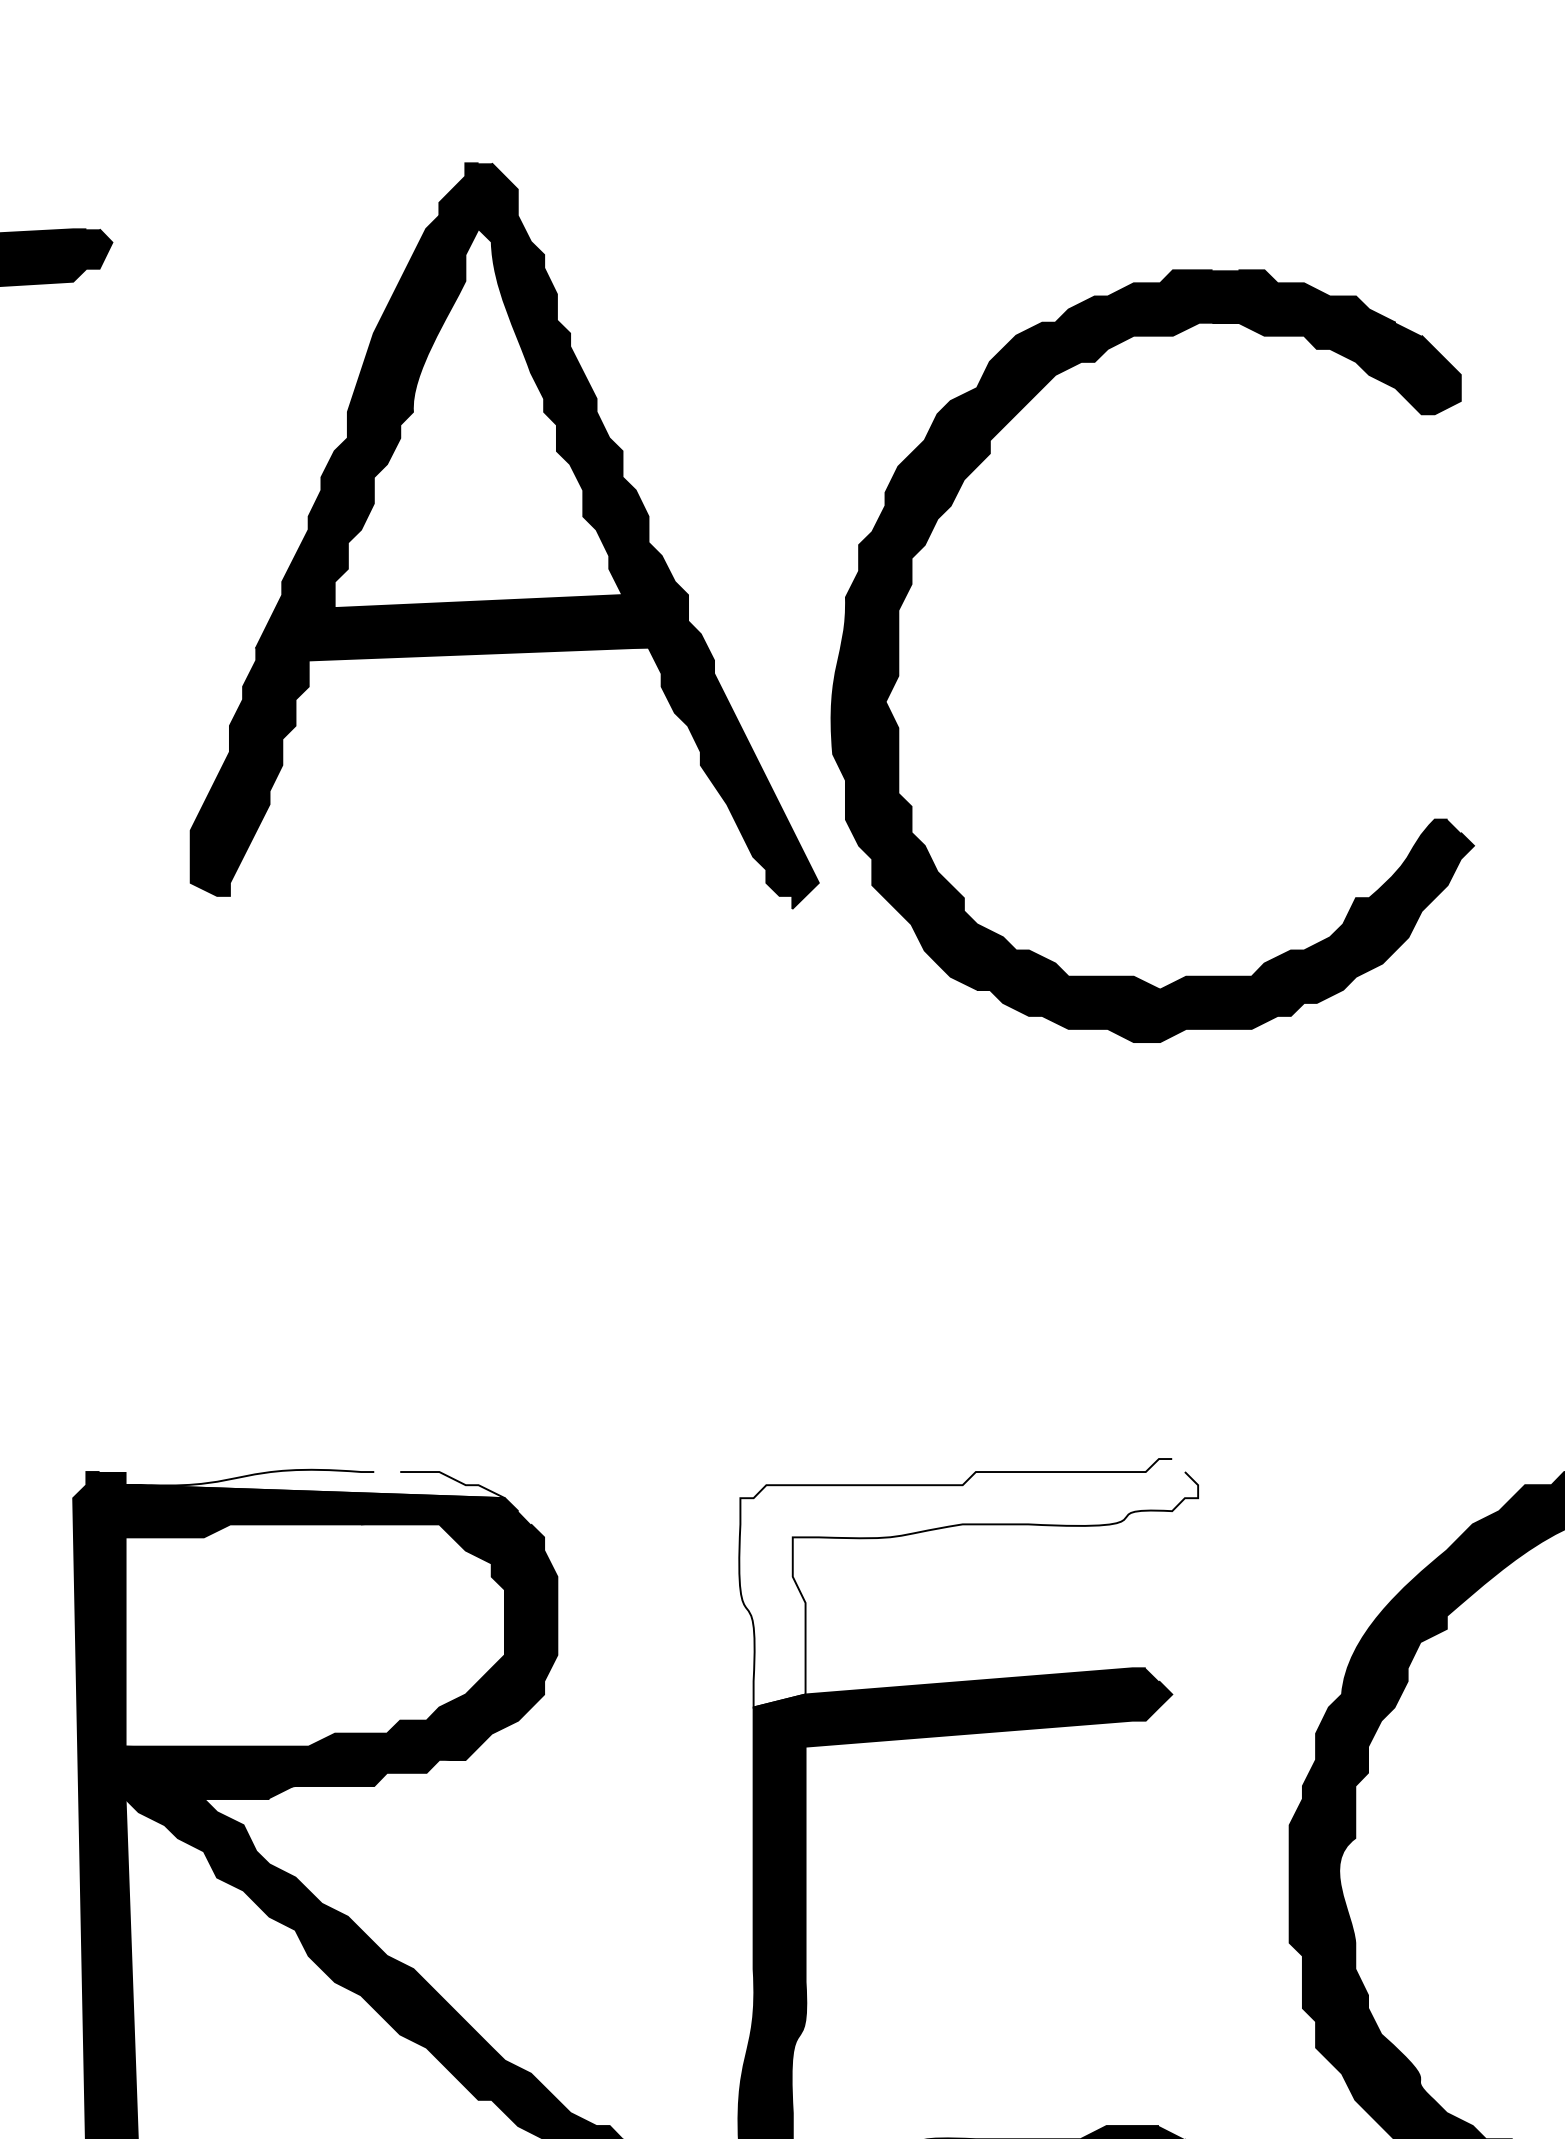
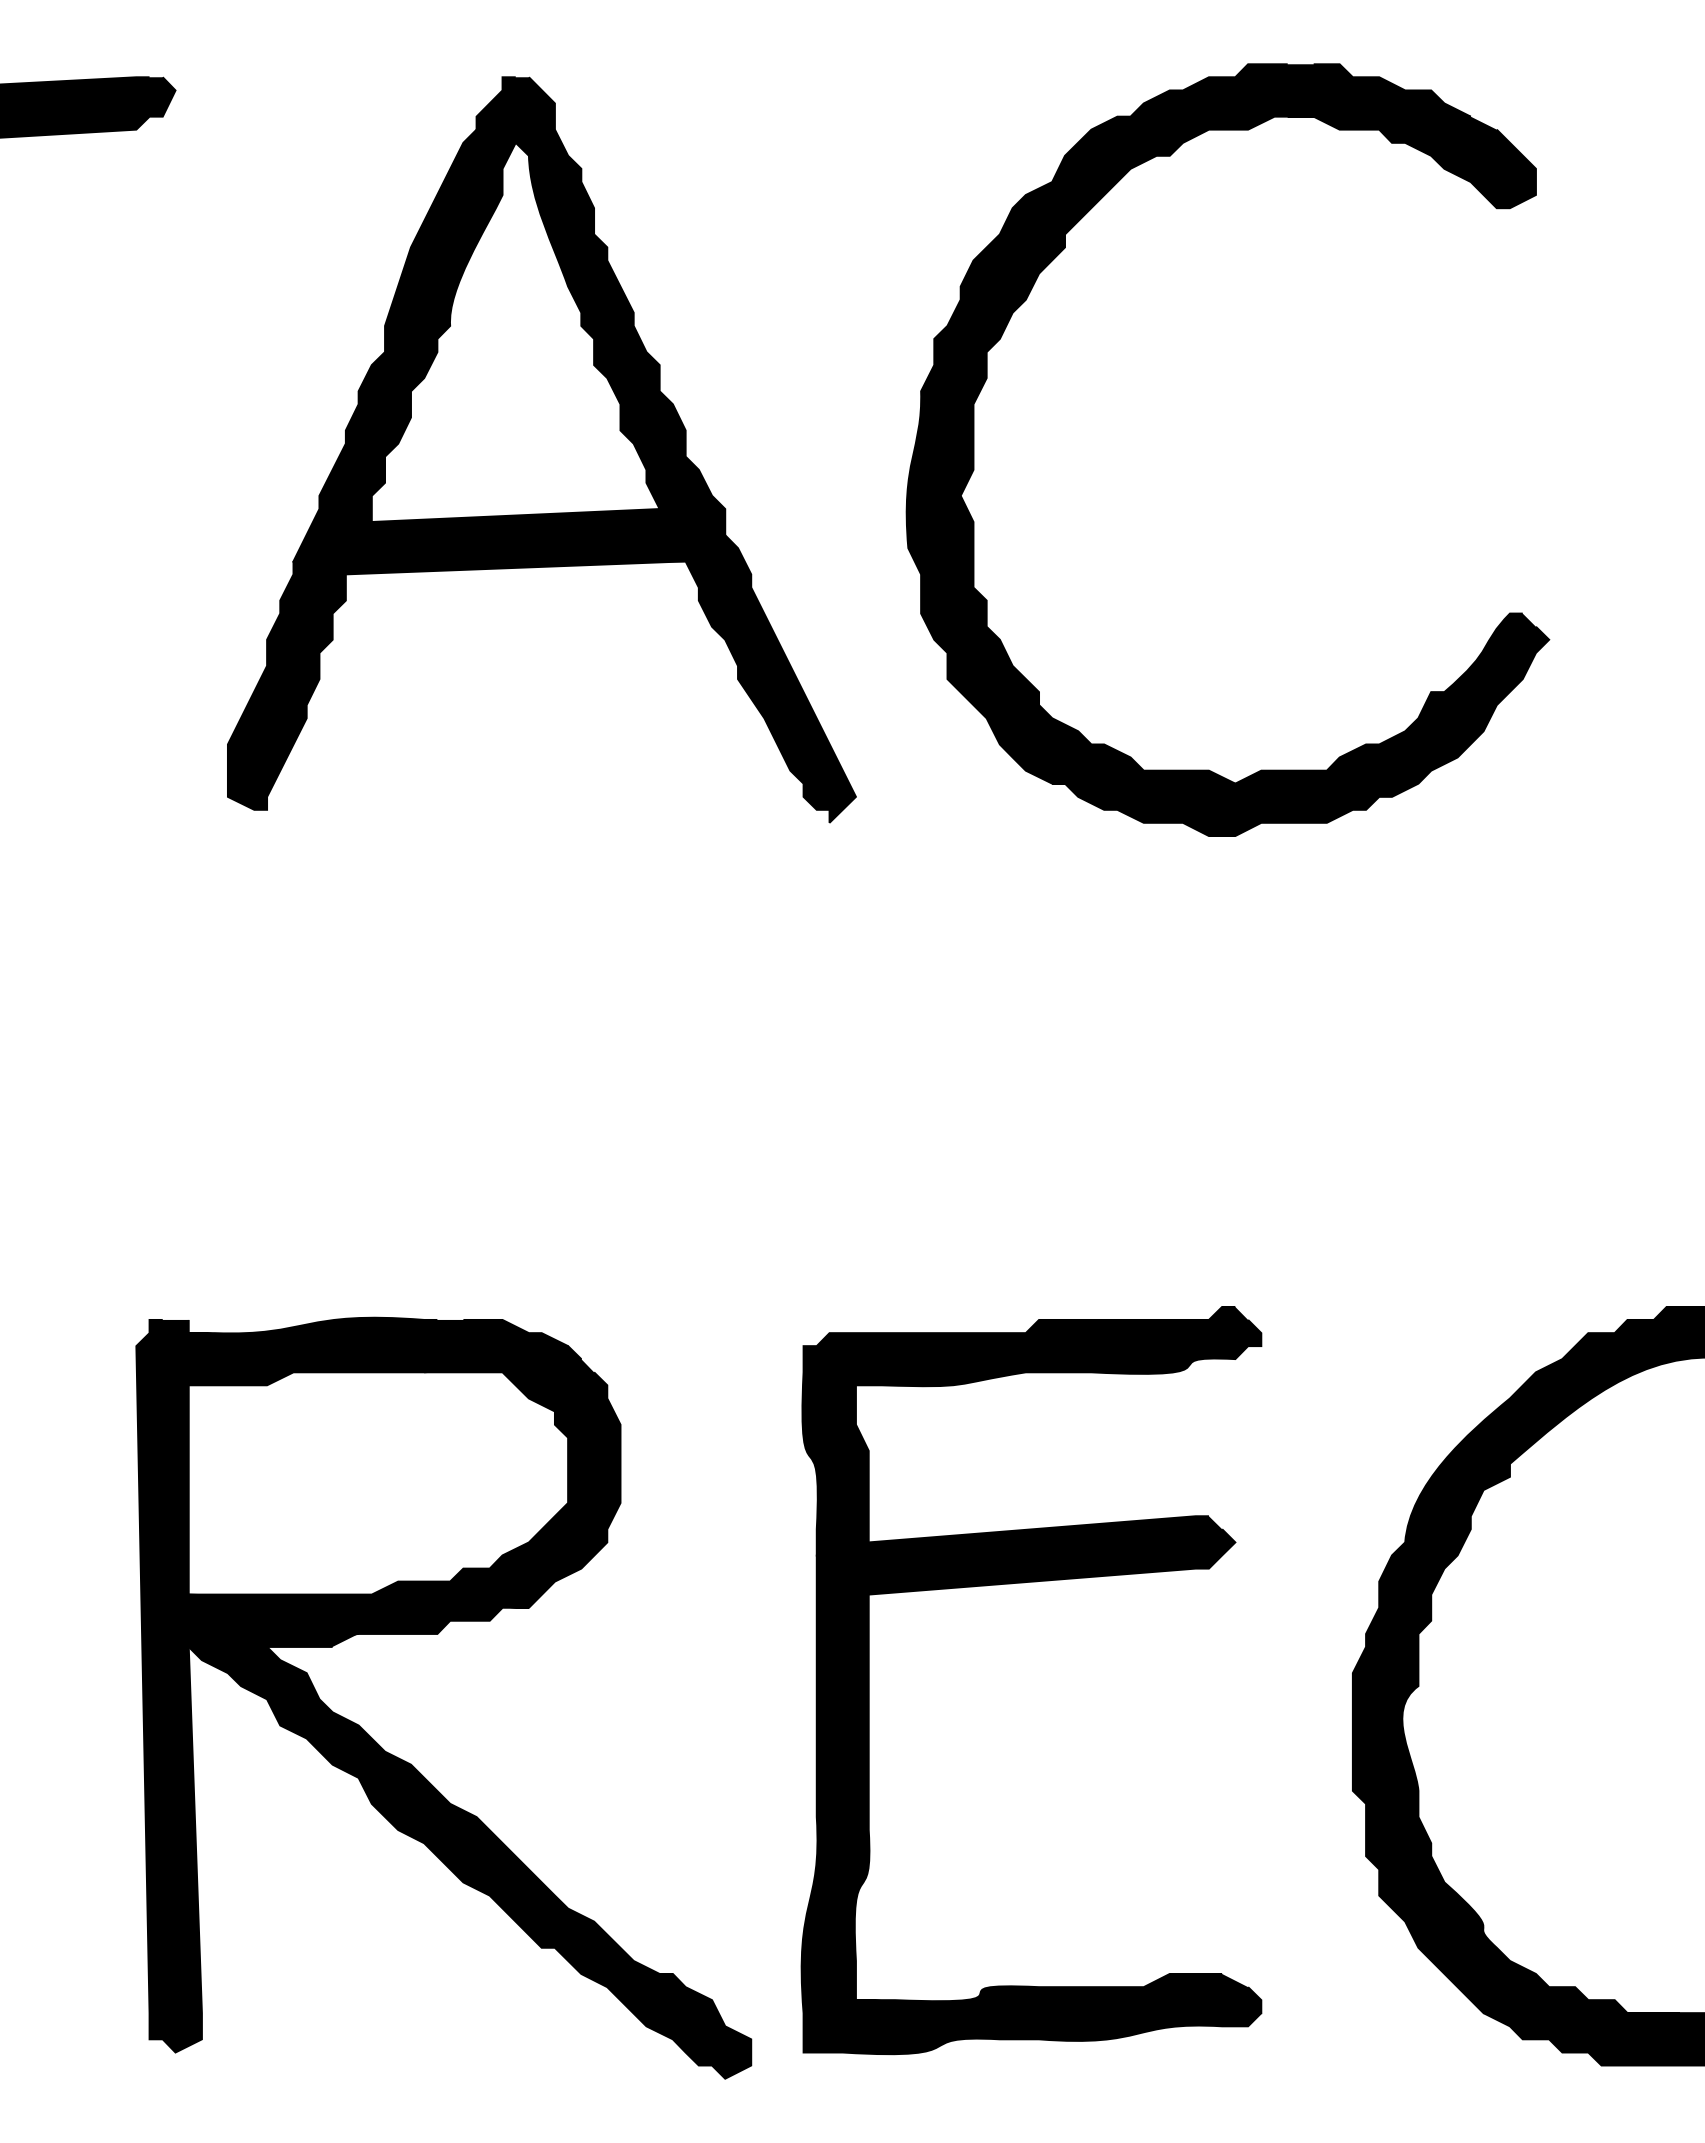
part: (951, 506) -> (1026, 300), moved
part: (504, 535) -> (541, 449), moved
fill: (315, 1483) -> (378, 1331), added
fill: (968, 1582) -> (1031, 1430), added

